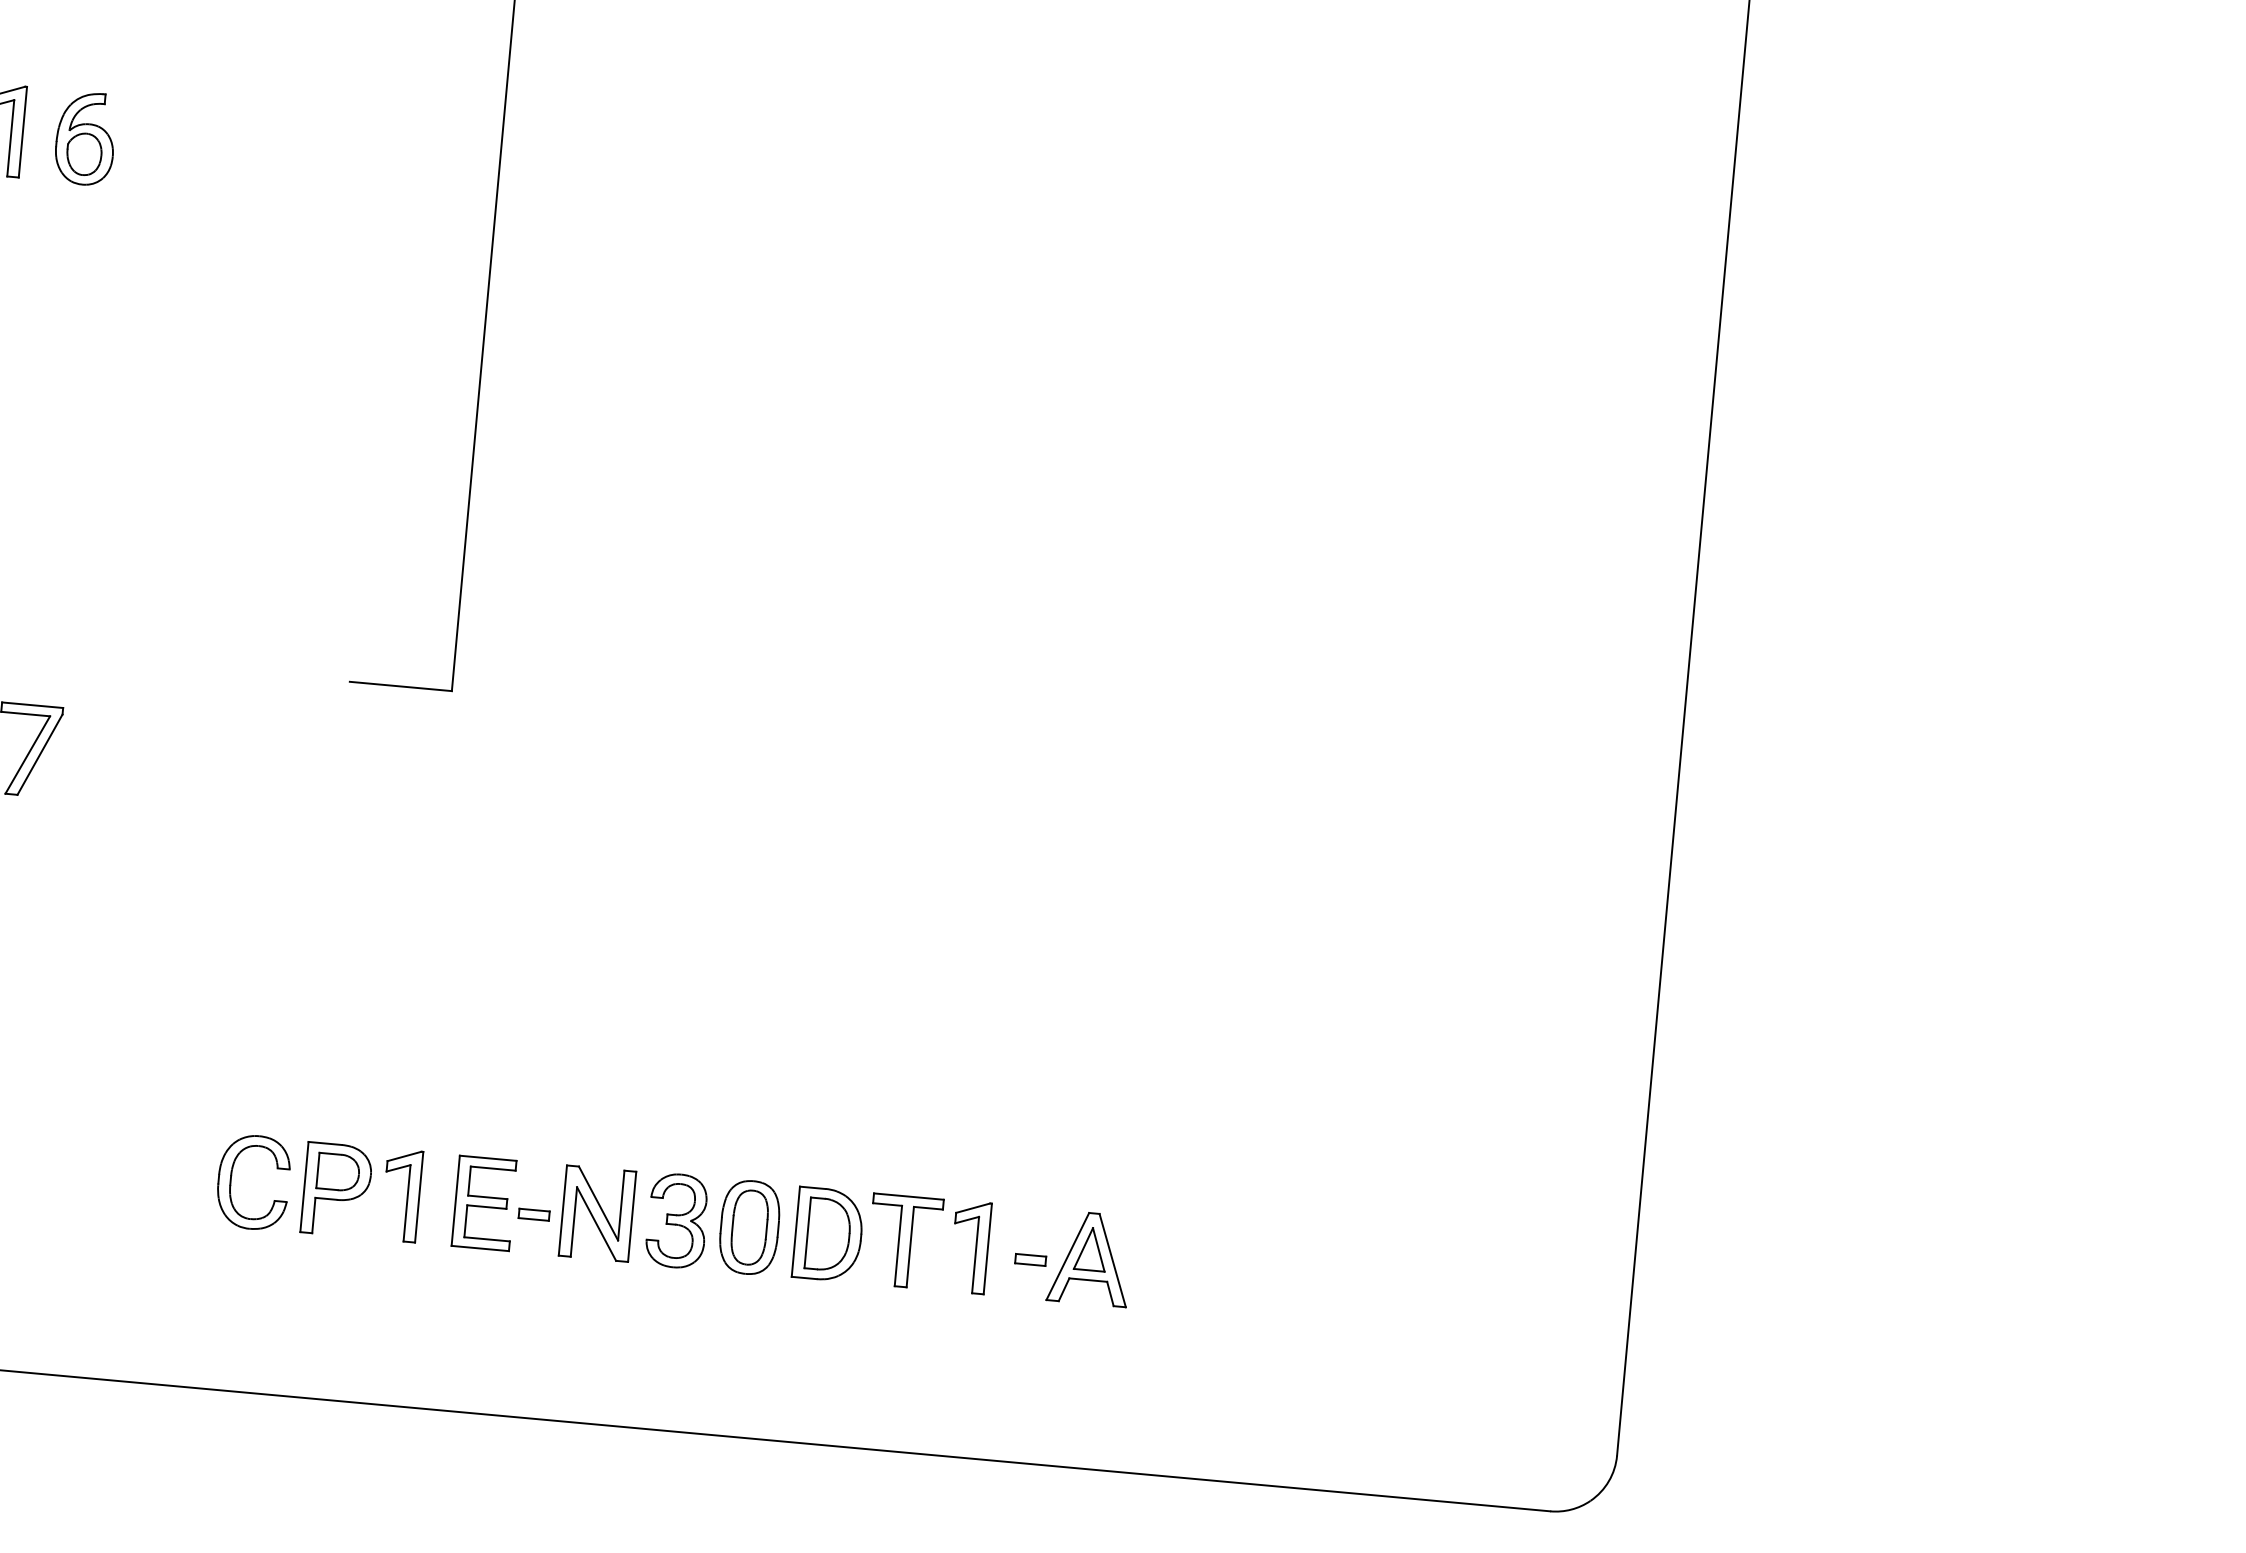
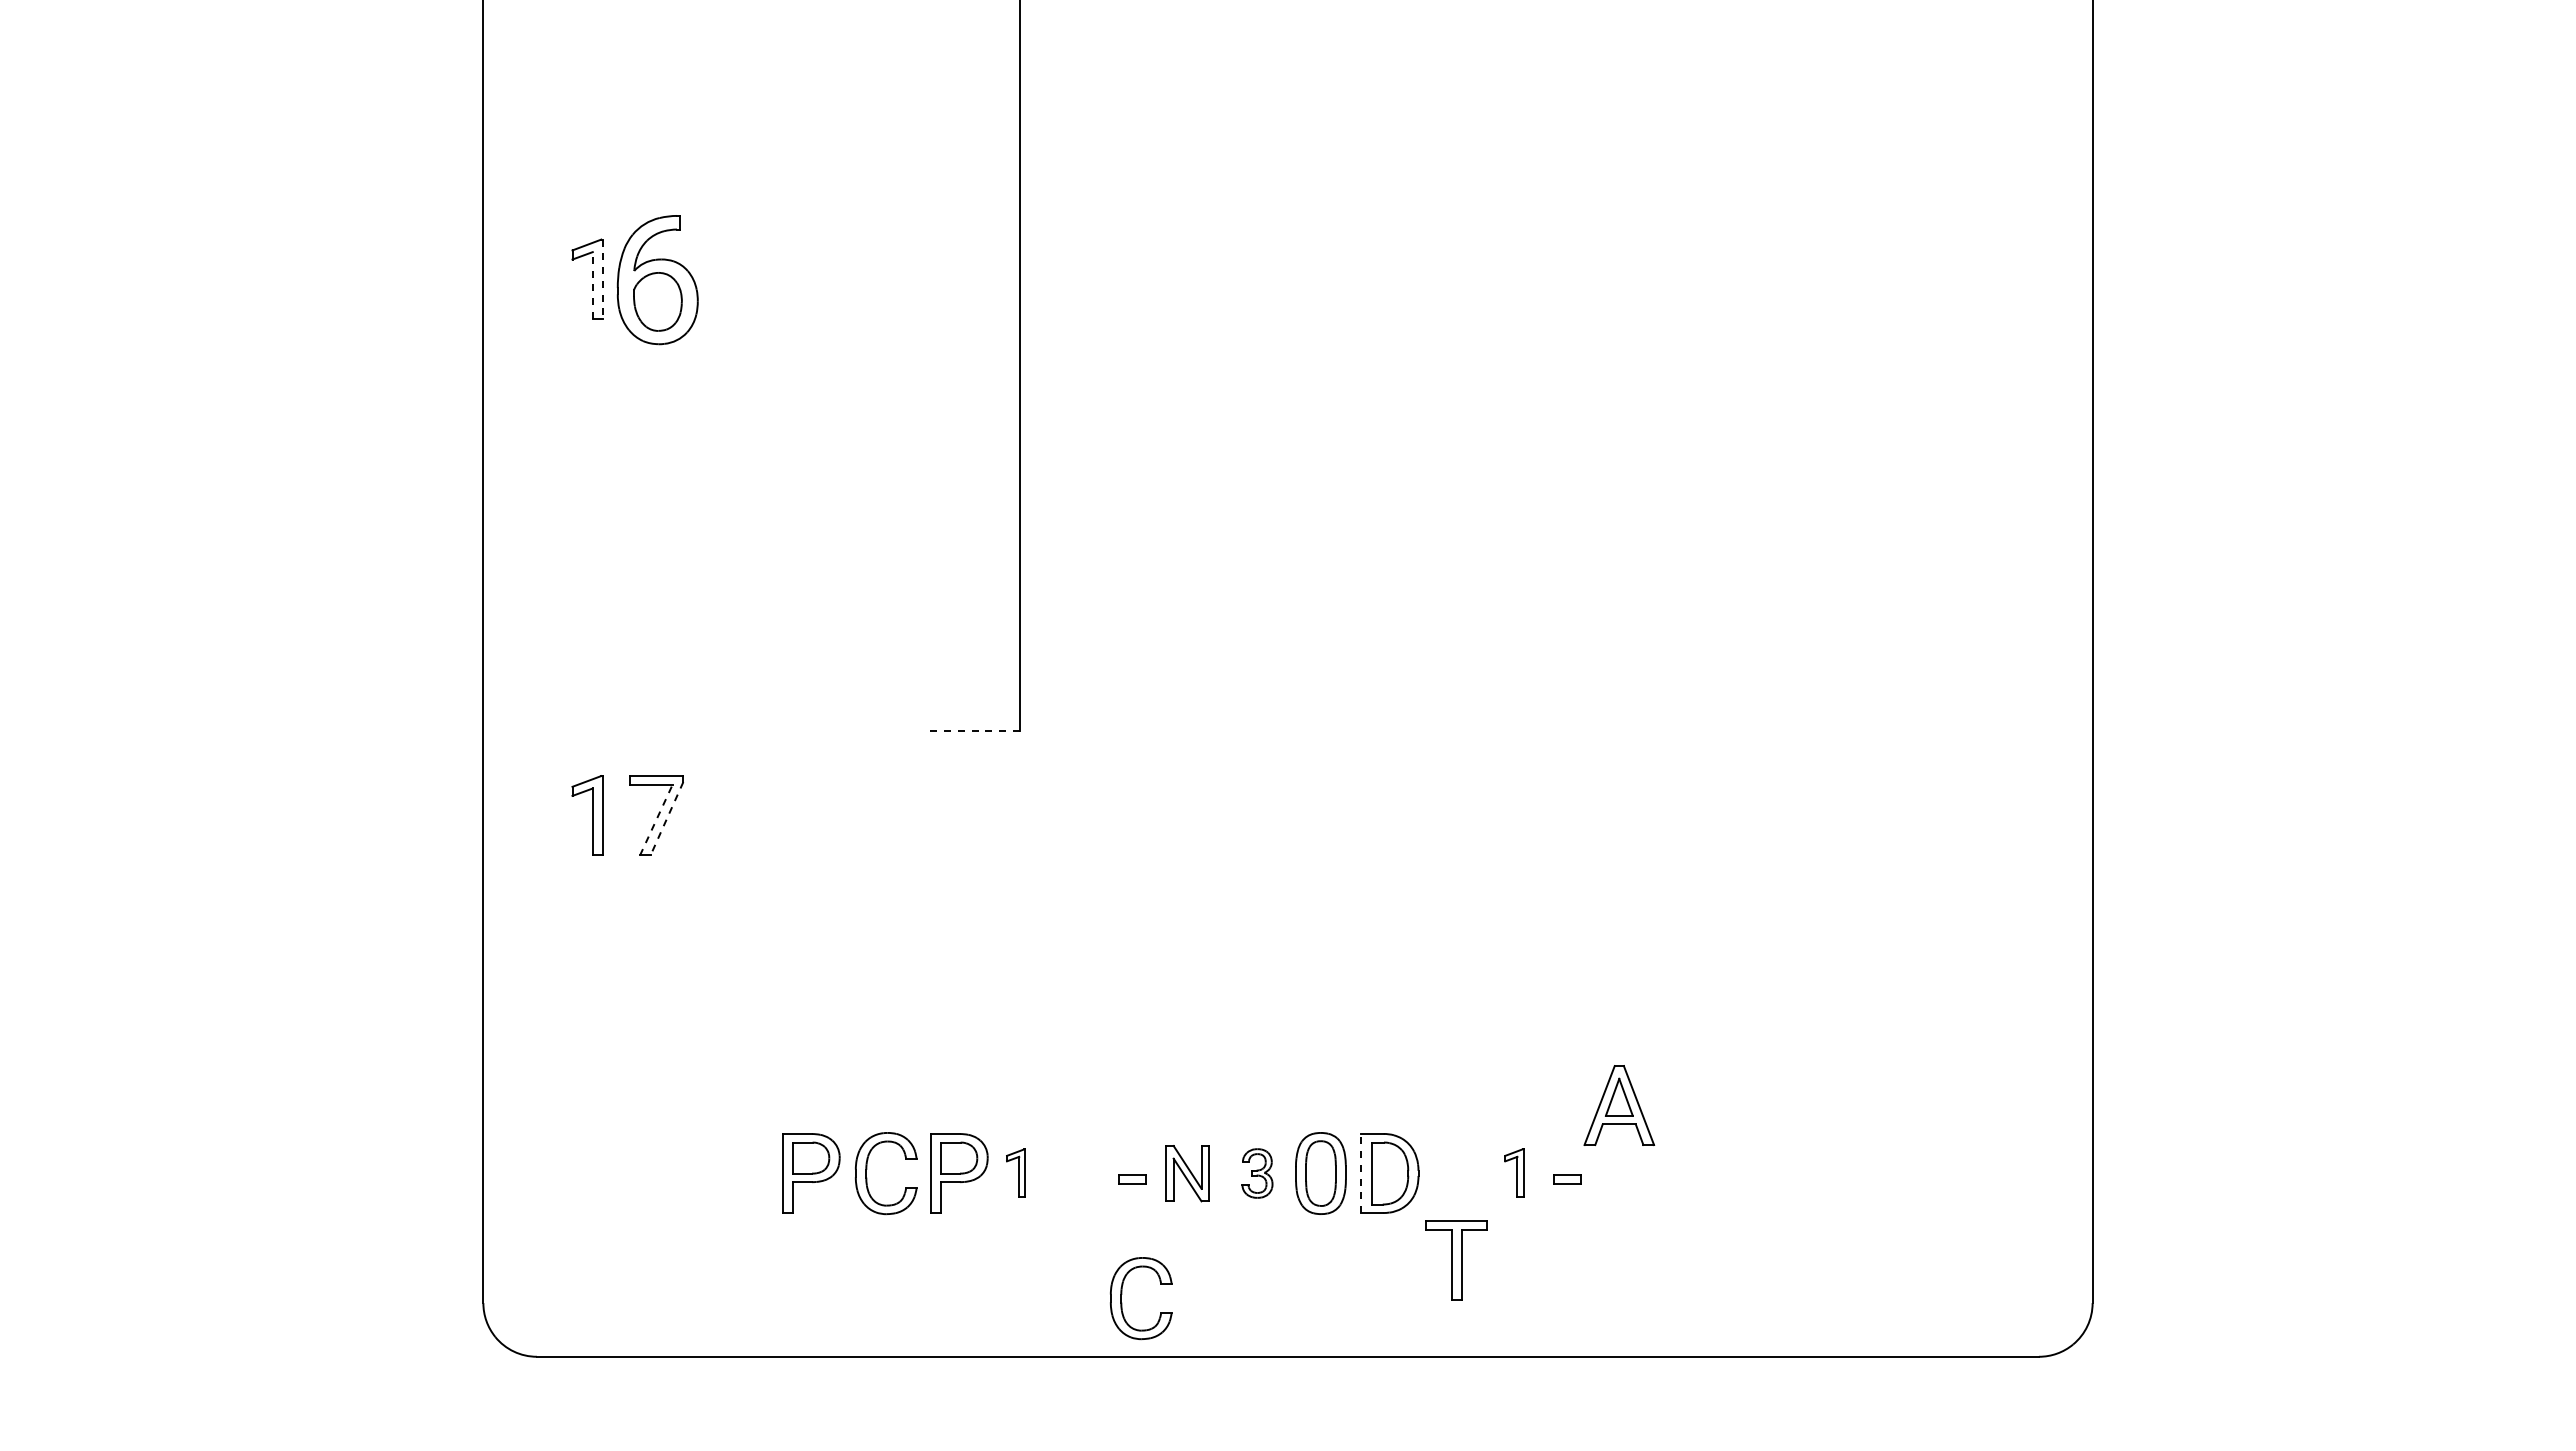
line: (22, 132) -> (602, 279), solid -> dashed
line: (10, 138) -> (592, 285), solid -> dashed
part: (85, 138) -> (657, 279), size x1.6
line: (401, 685) -> (975, 730), solid -> dashed
line: (27, 755) -> (656, 820), solid -> dashed
line: (39, 755) -> (666, 819), solid -> dashed
part: (168, 1174) -> (811, 1173), added
part: (401, 1194) -> (1015, 1172), size x0.6
part: (484, 1203) -> (1088, 1173), removed
part: (597, 1213) -> (1187, 1173), size x0.7
part: (677, 1220) -> (1257, 1173), size x0.6
line: (795, 1231) -> (1361, 1173), solid -> dashed
part: (904, 1241) -> (1456, 1260), moved
part: (970, 1246) -> (1514, 1172), size x0.6
part: (1090, 1258) -> (1619, 1105), moved
part: (510, 1345) -> (1122, 1294), added

